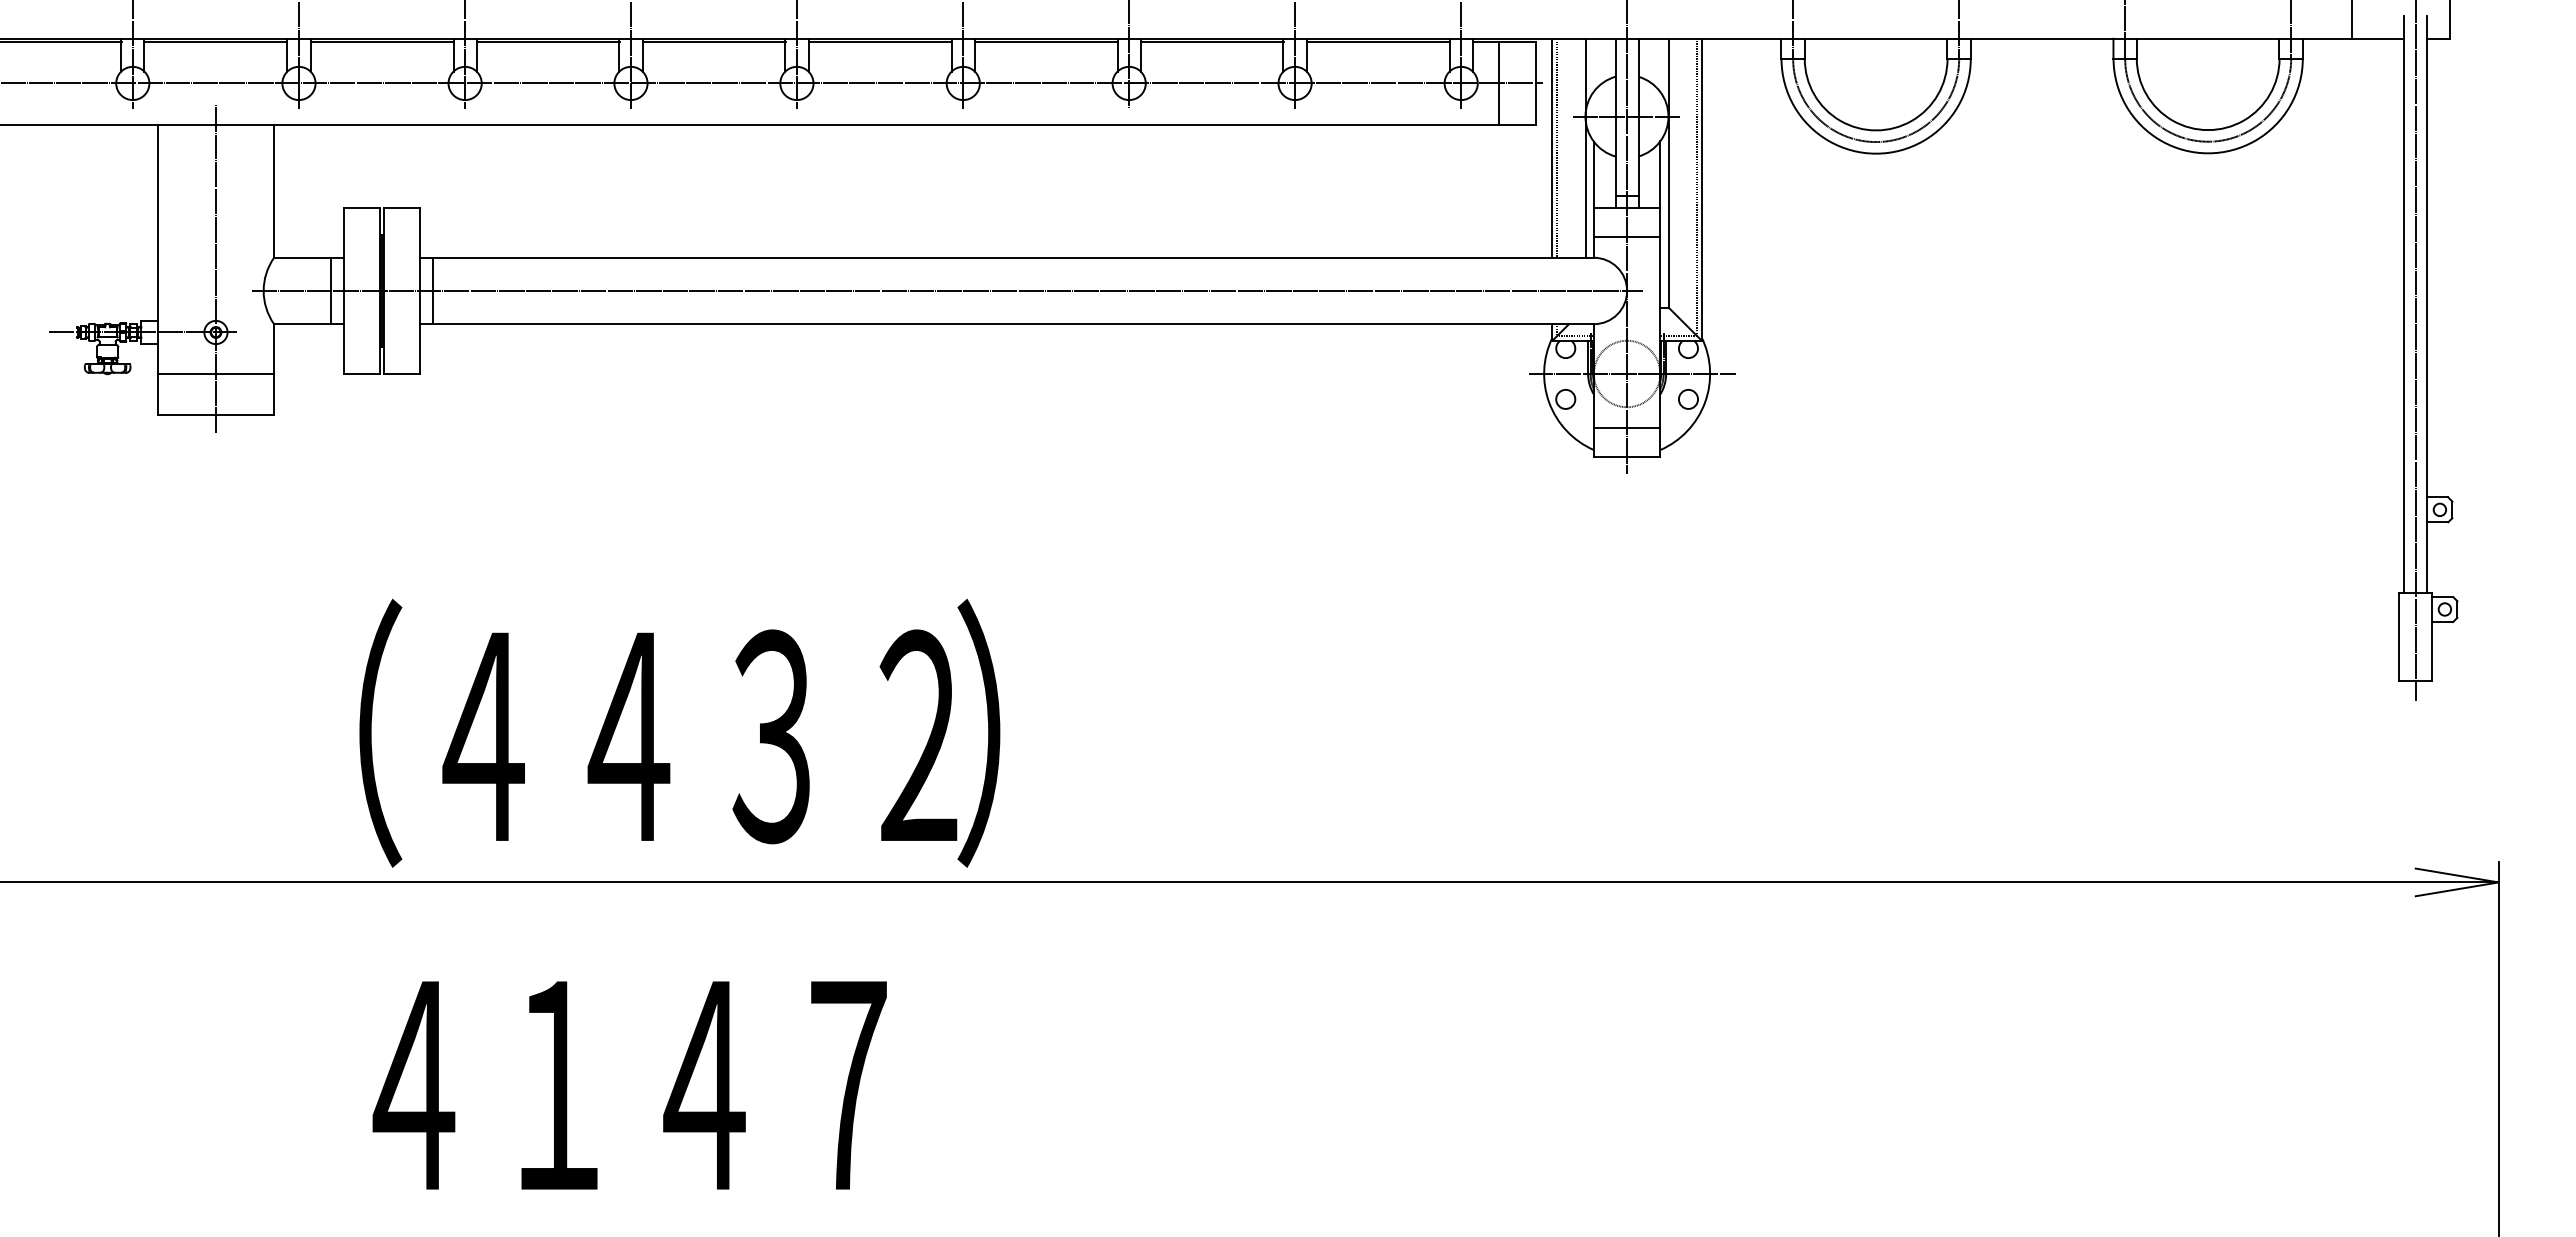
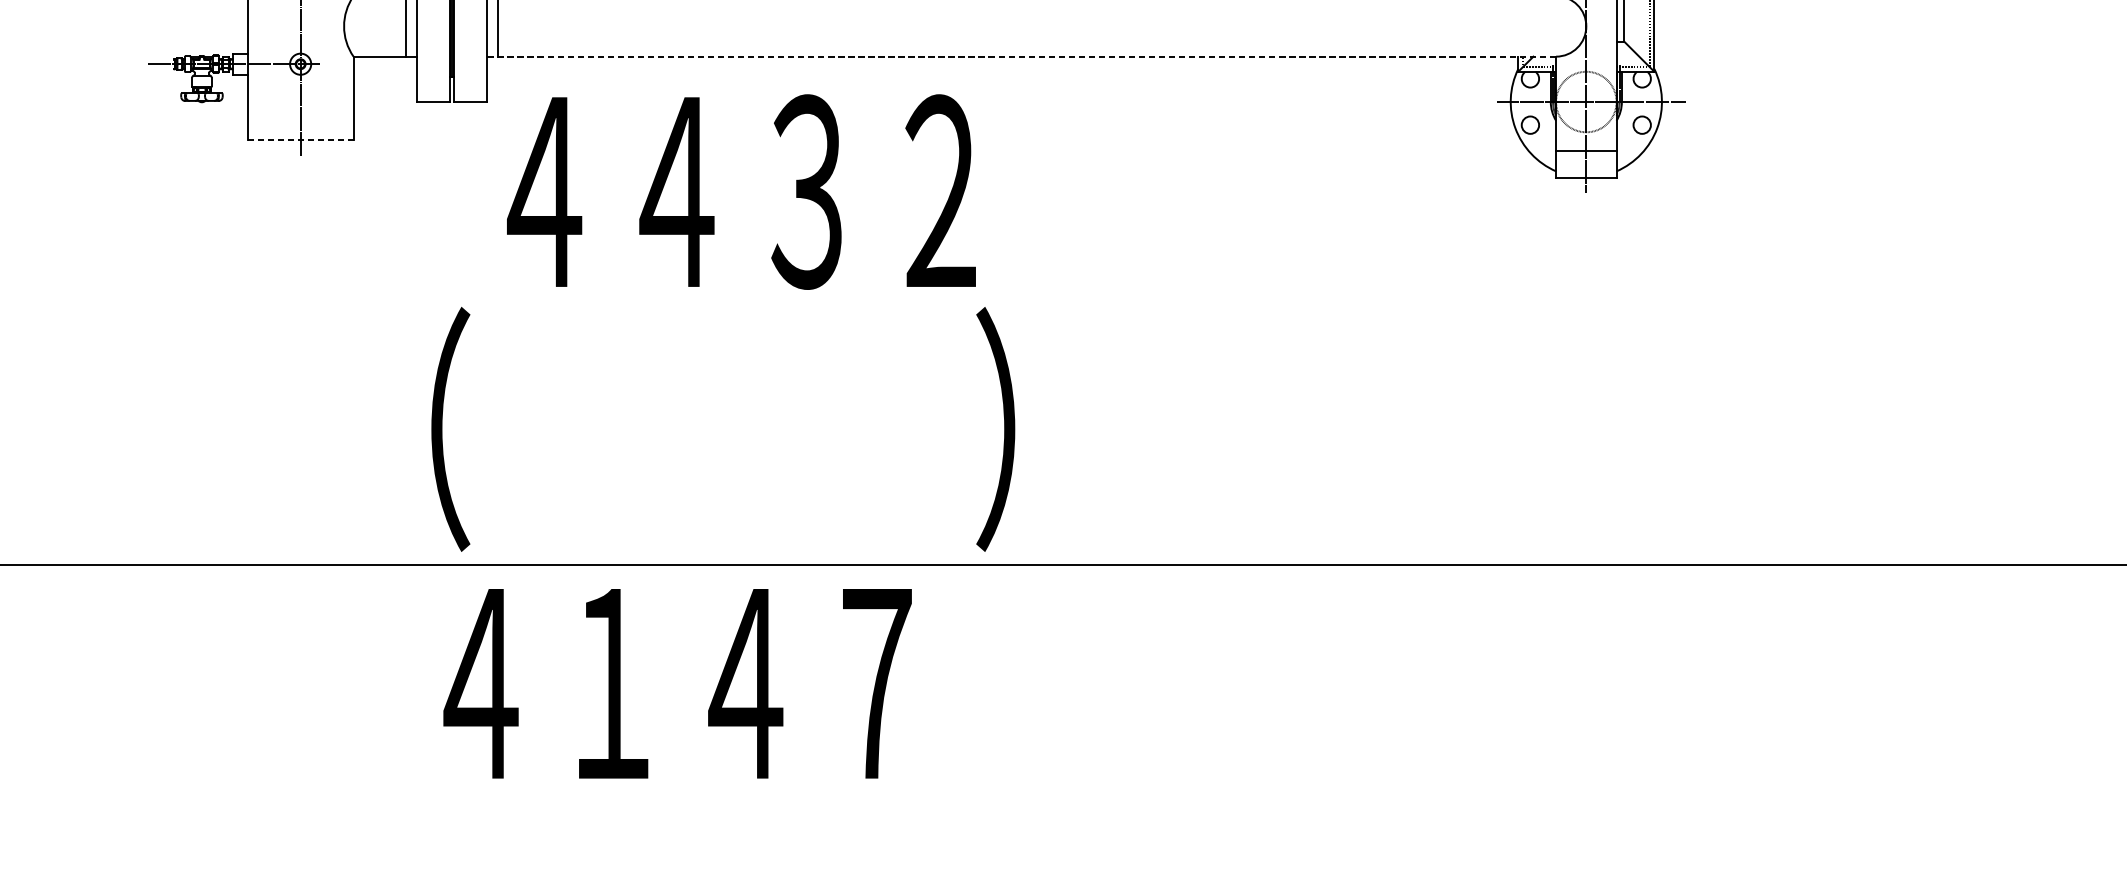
line: (947, 290) -> (967, 25), removed
line: (1007, 324) -> (1021, 56), solid -> dashed
line: (215, 374) -> (300, 102), removed
line: (216, 415) -> (301, 139), solid -> dashed
text: (699, 736) -> (741, 191), moved
text: (629, 1085) -> (677, 683), moved

